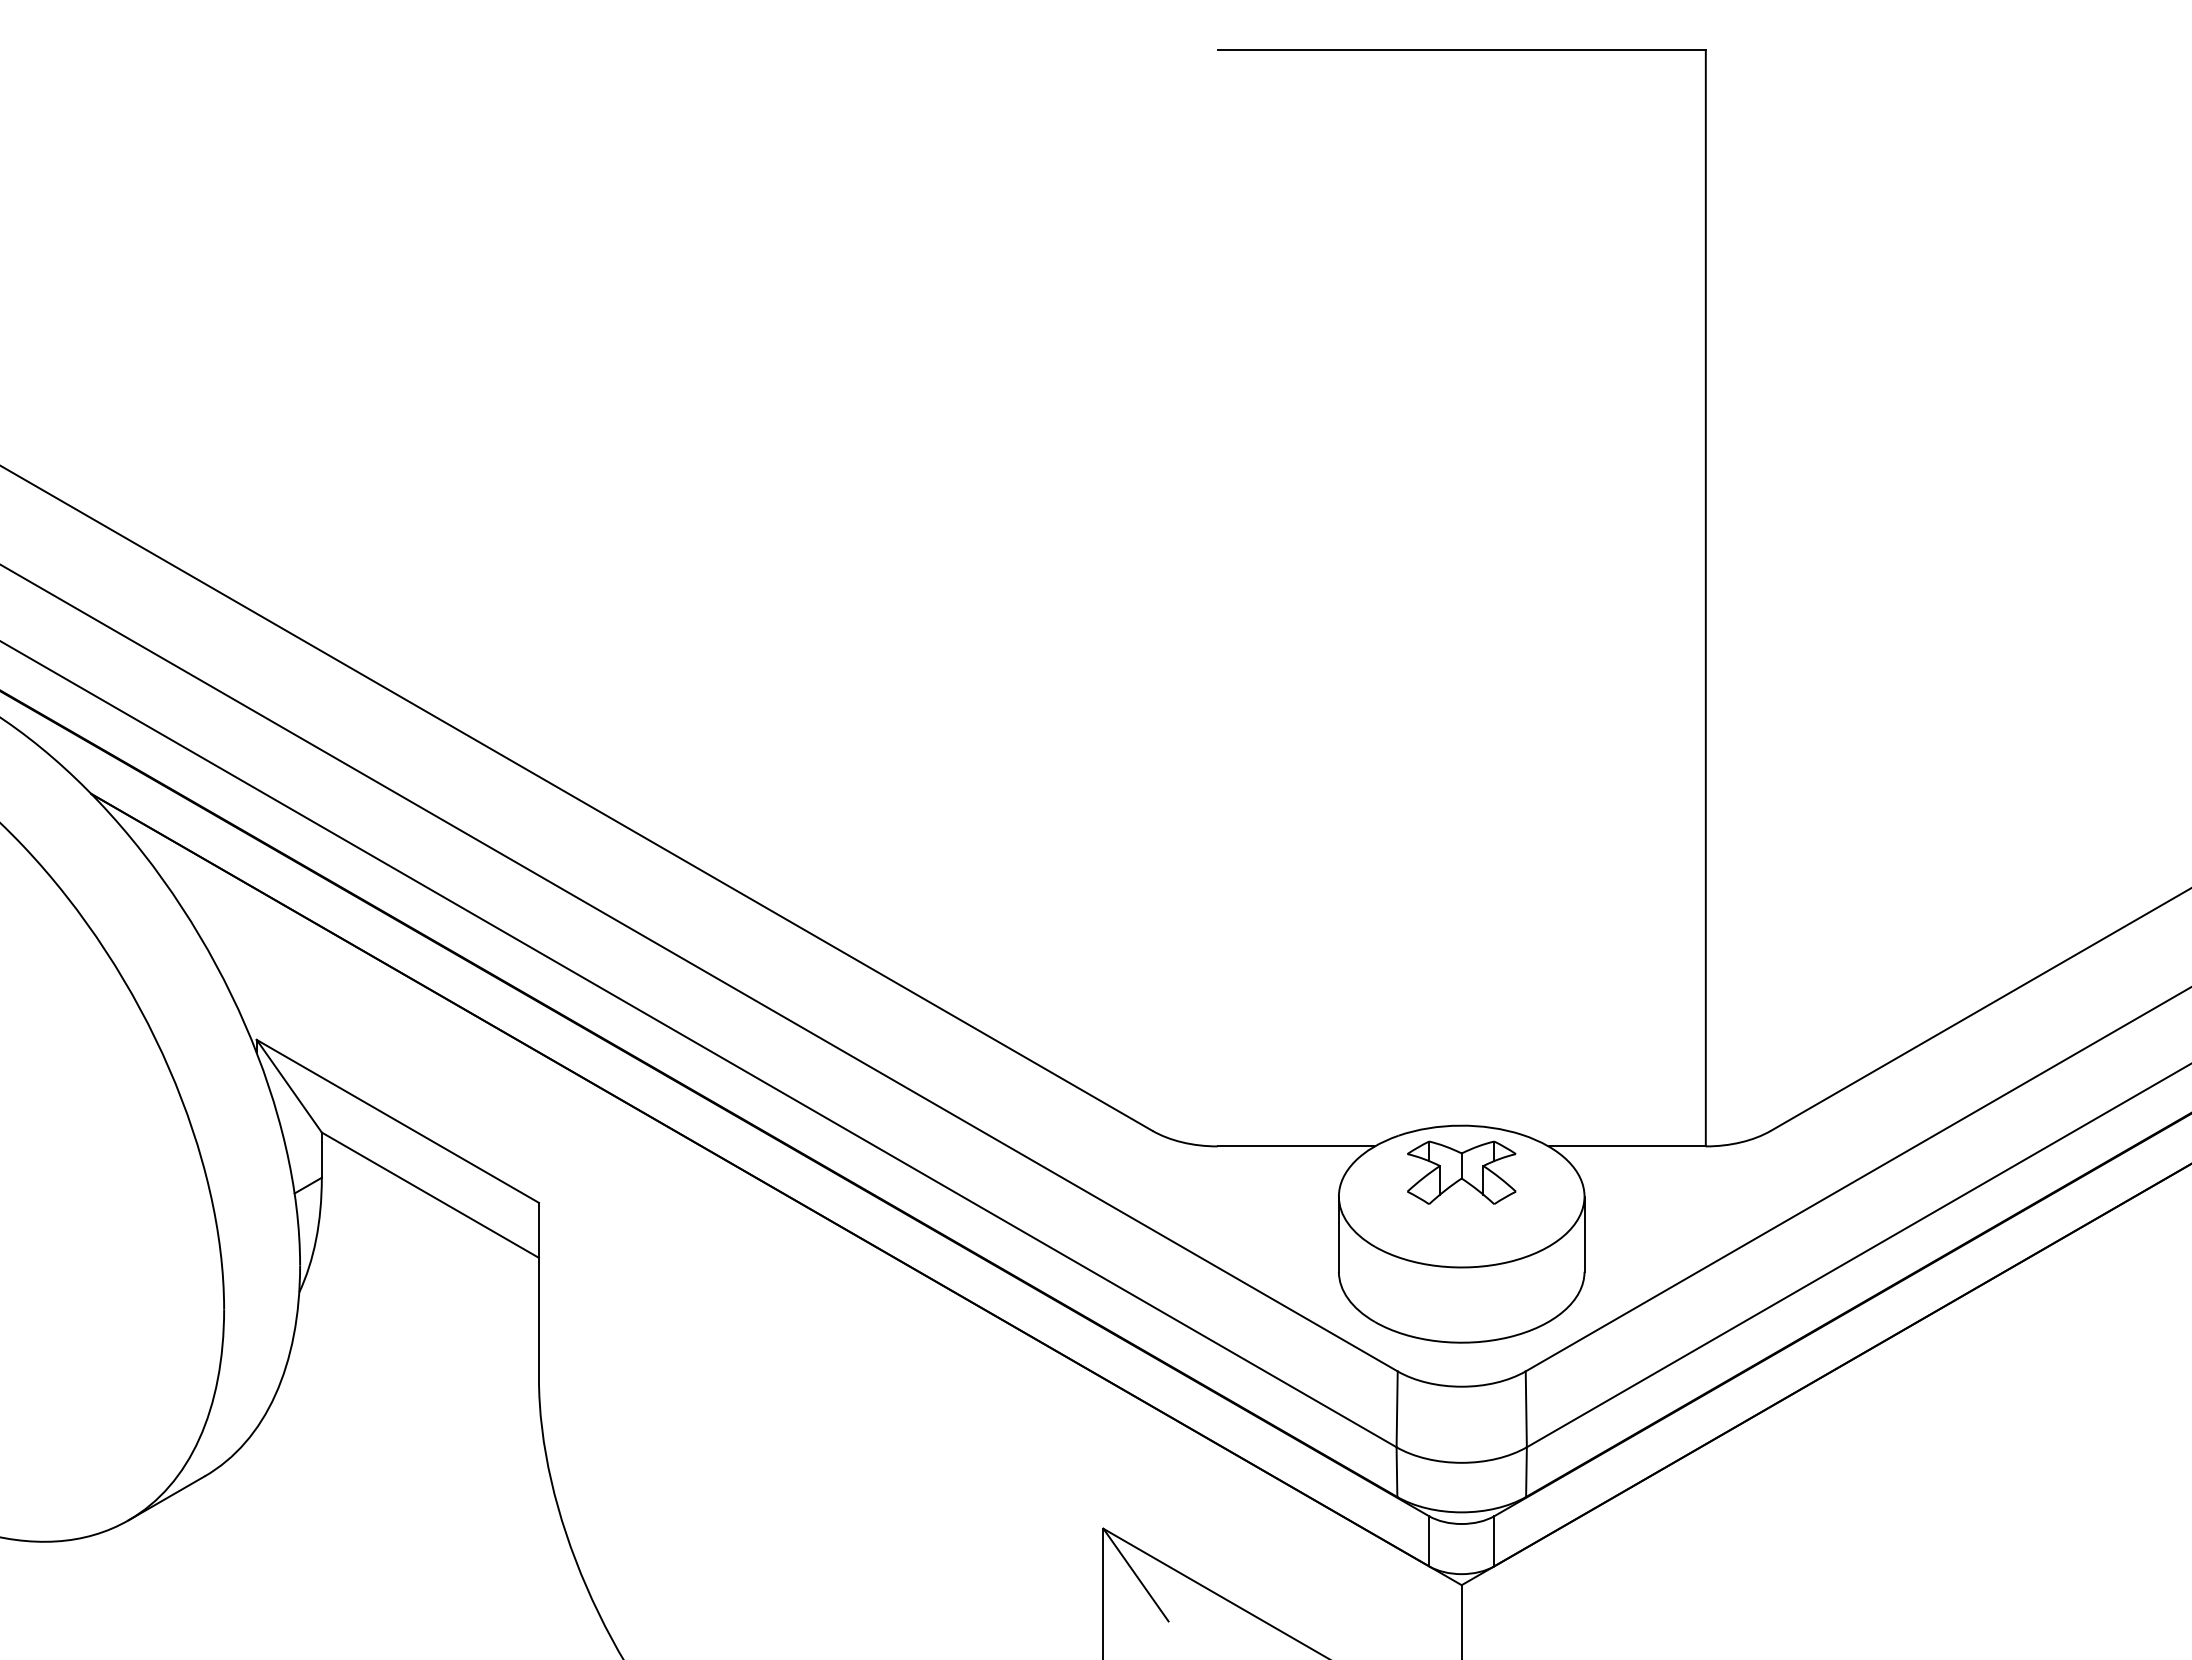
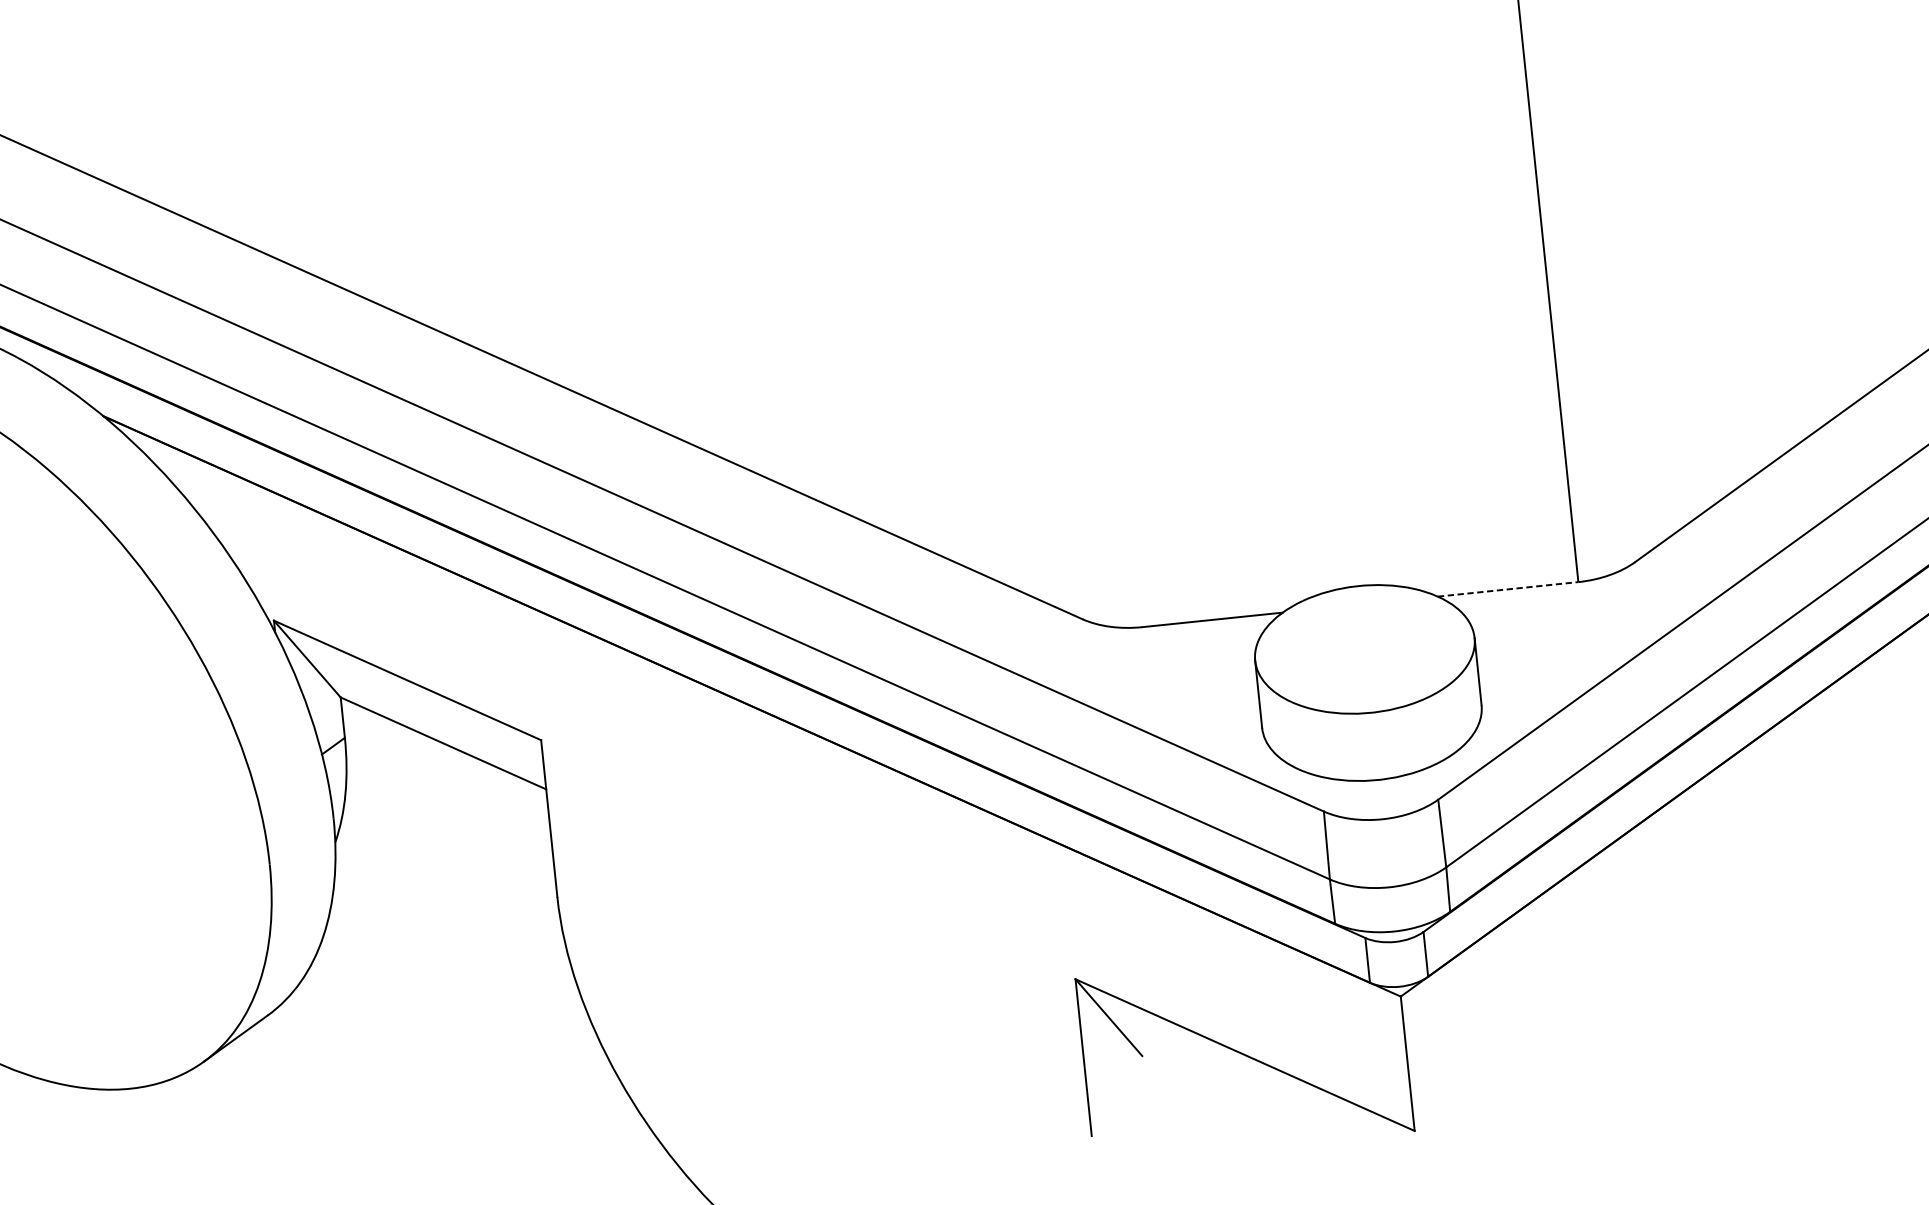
line: (1627, 1146) -> (1508, 589), solid -> dashed
part: (1461, 1172) -> (1362, 627), removed

